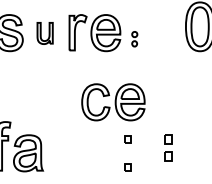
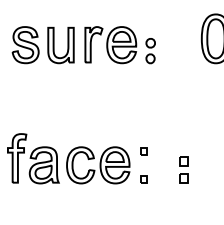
part: (44, 33) -> (60, 45), size x1.67
part: (134, 39) -> (150, 51), size x1.67
part: (113, 102) -> (98, 165), moved
part: (167, 147) -> (183, 169), moved

